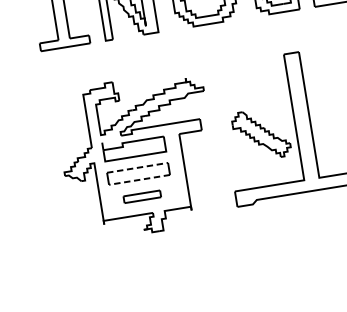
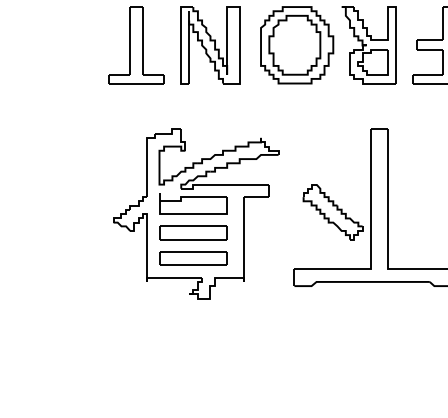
line: (137, 167) -> (193, 226), dashed -> solid
line: (139, 179) -> (193, 239), dashed -> solid
part: (142, 196) -> (193, 258), size x1.67

